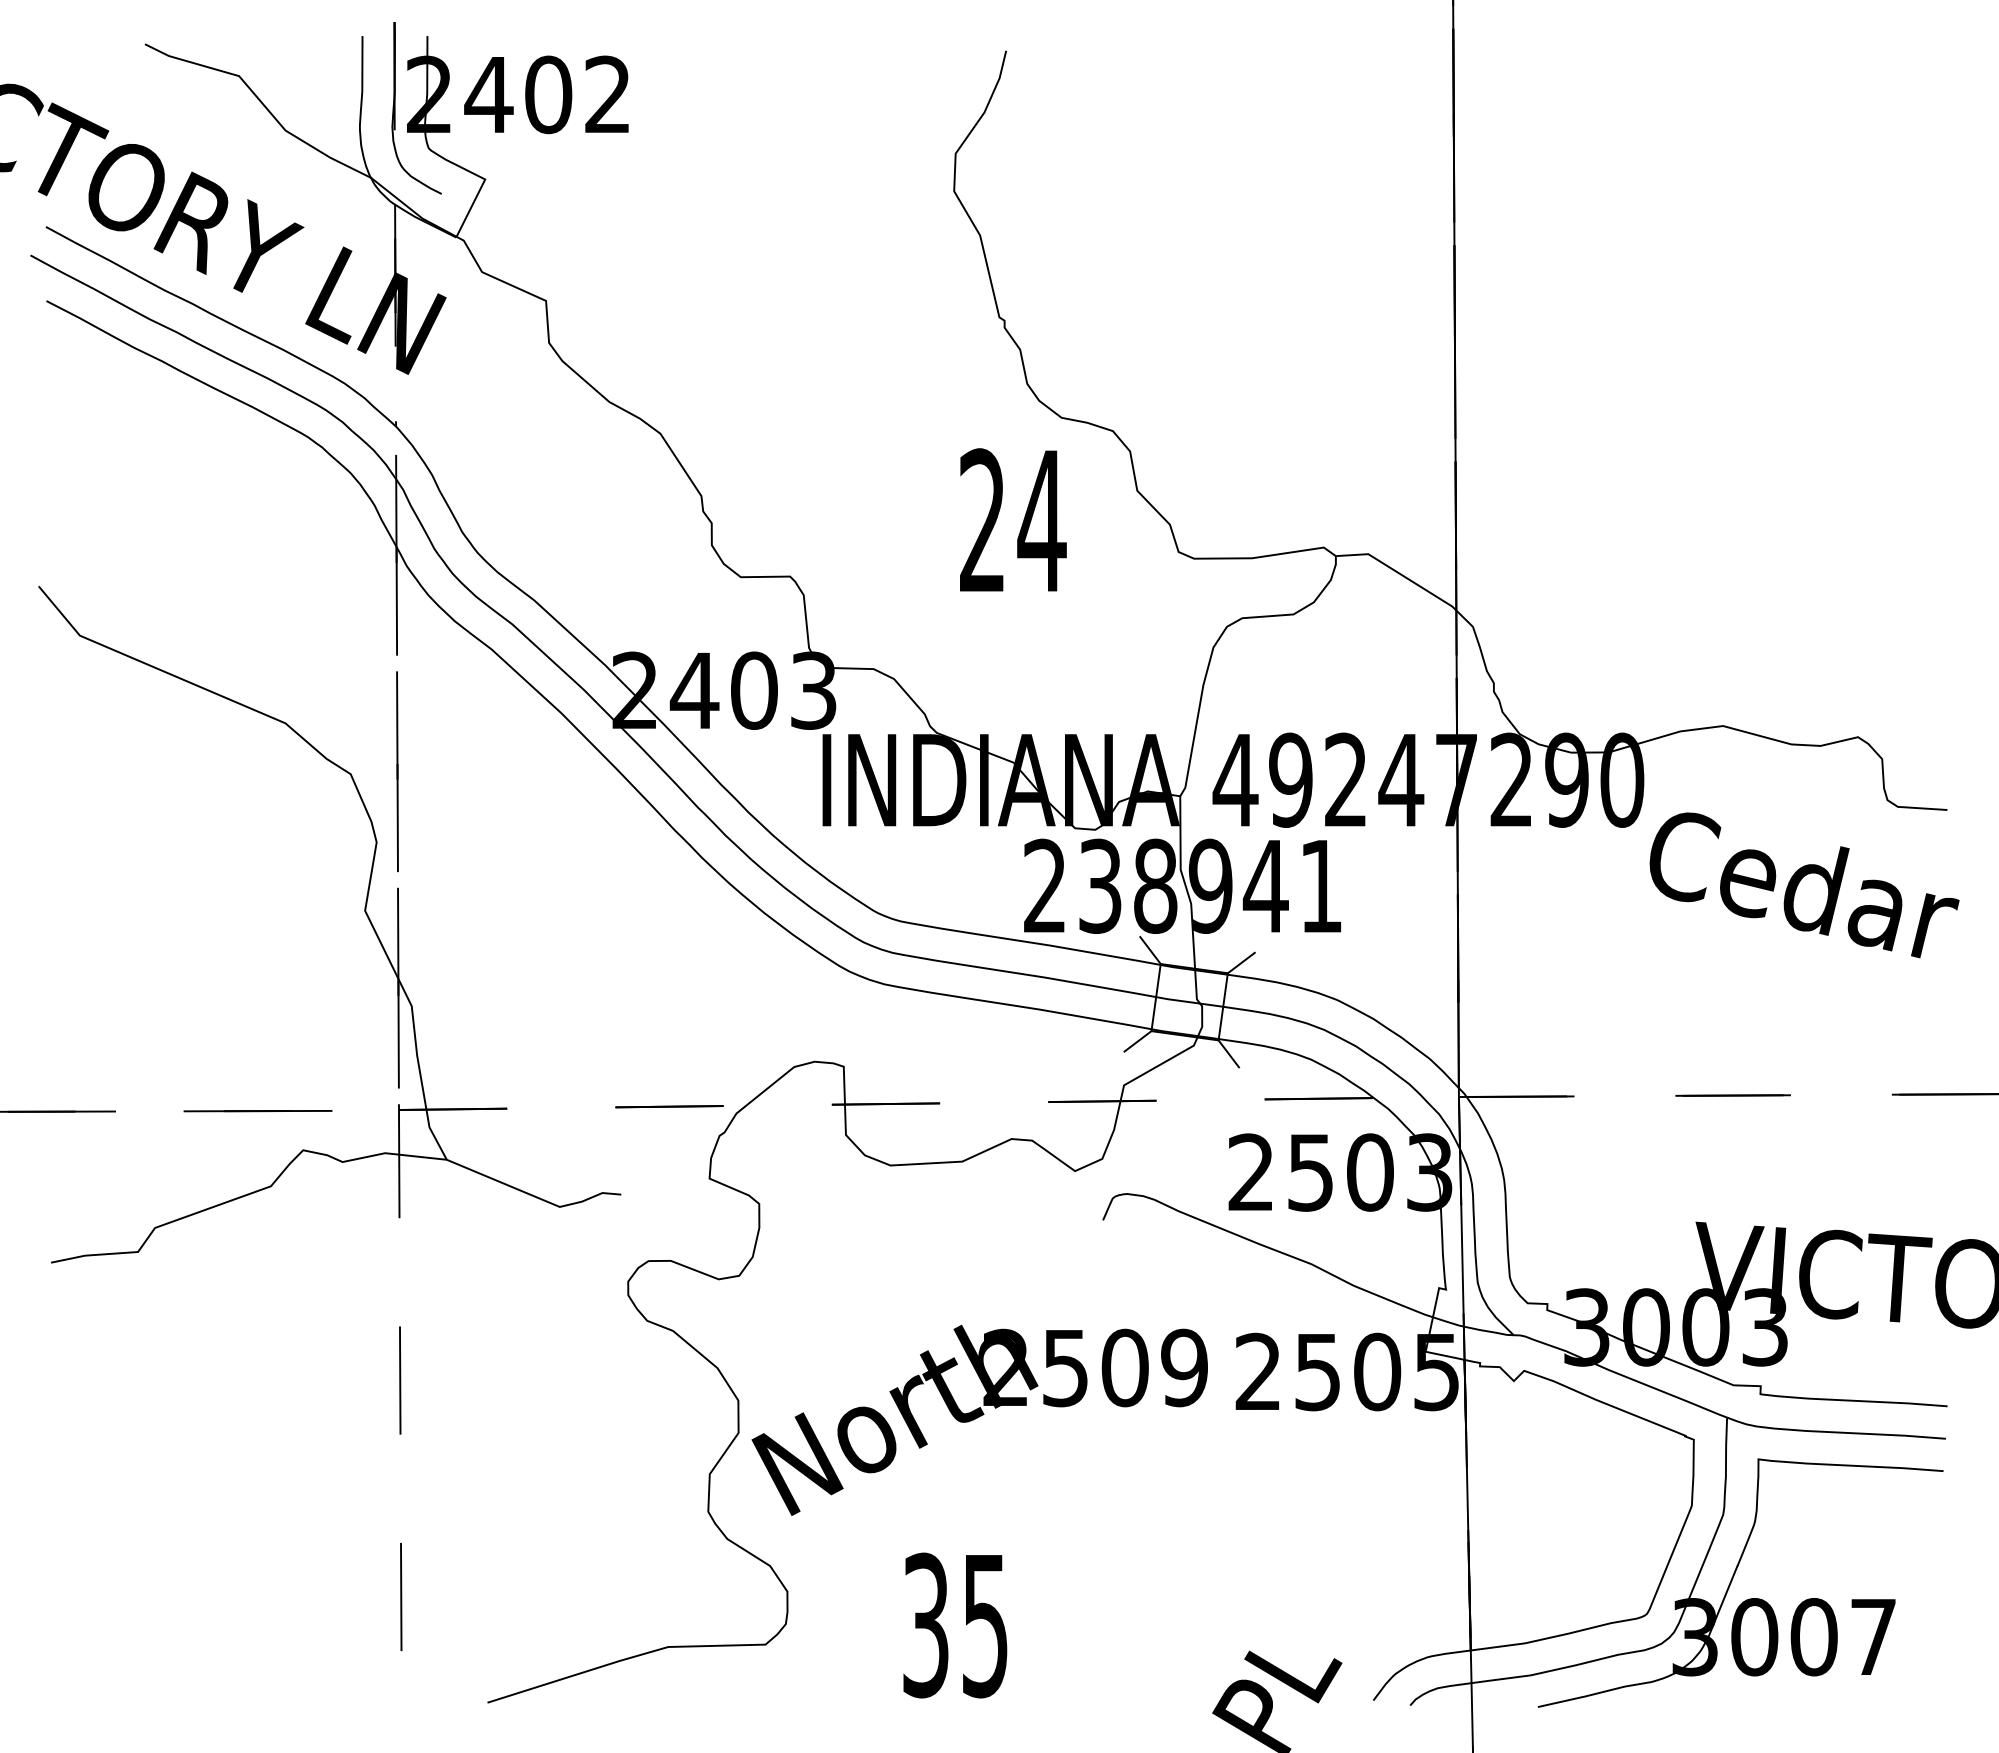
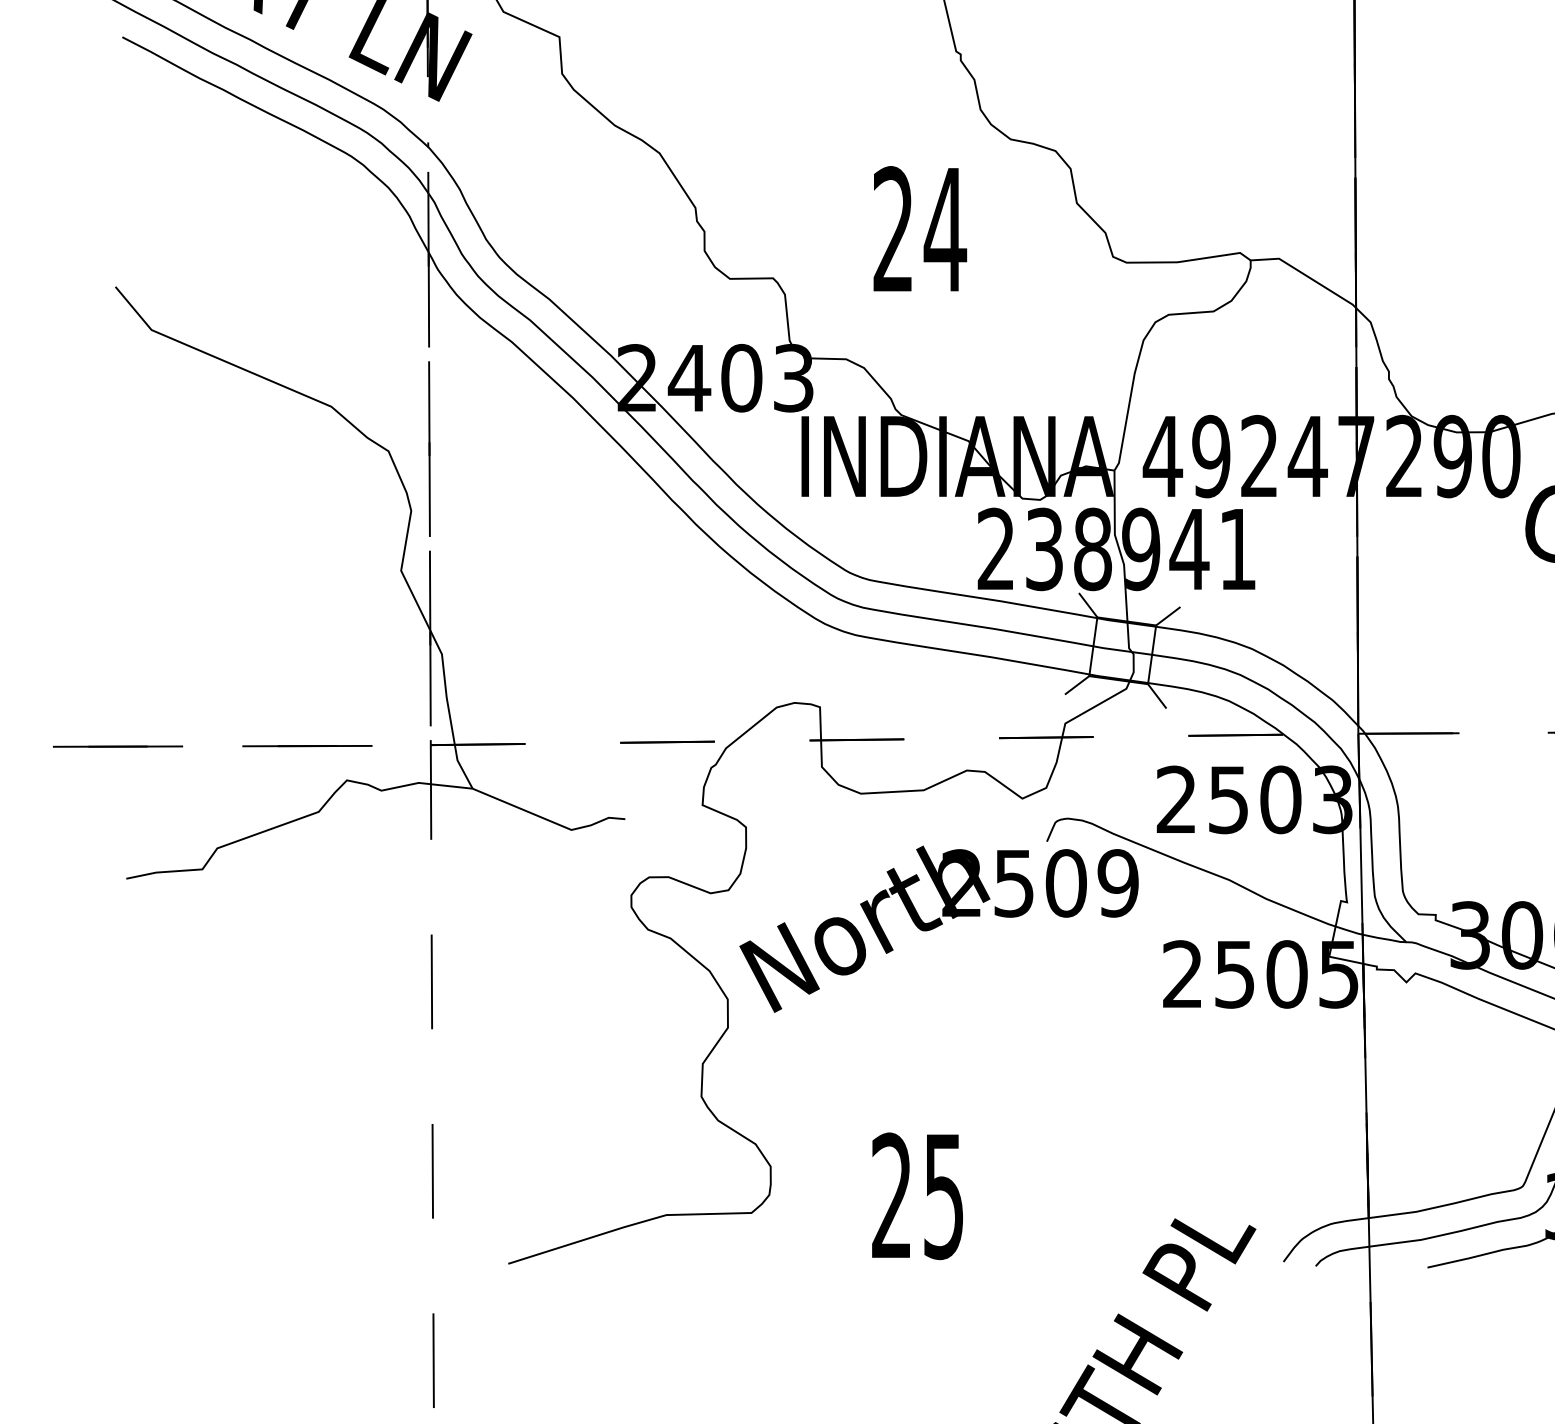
text: (1013, 519) -> (920, 228), moved
text: (979, 1419) -> (938, 928), moved
text: (925, 1625) -> (891, 1196), 35 -> 25

